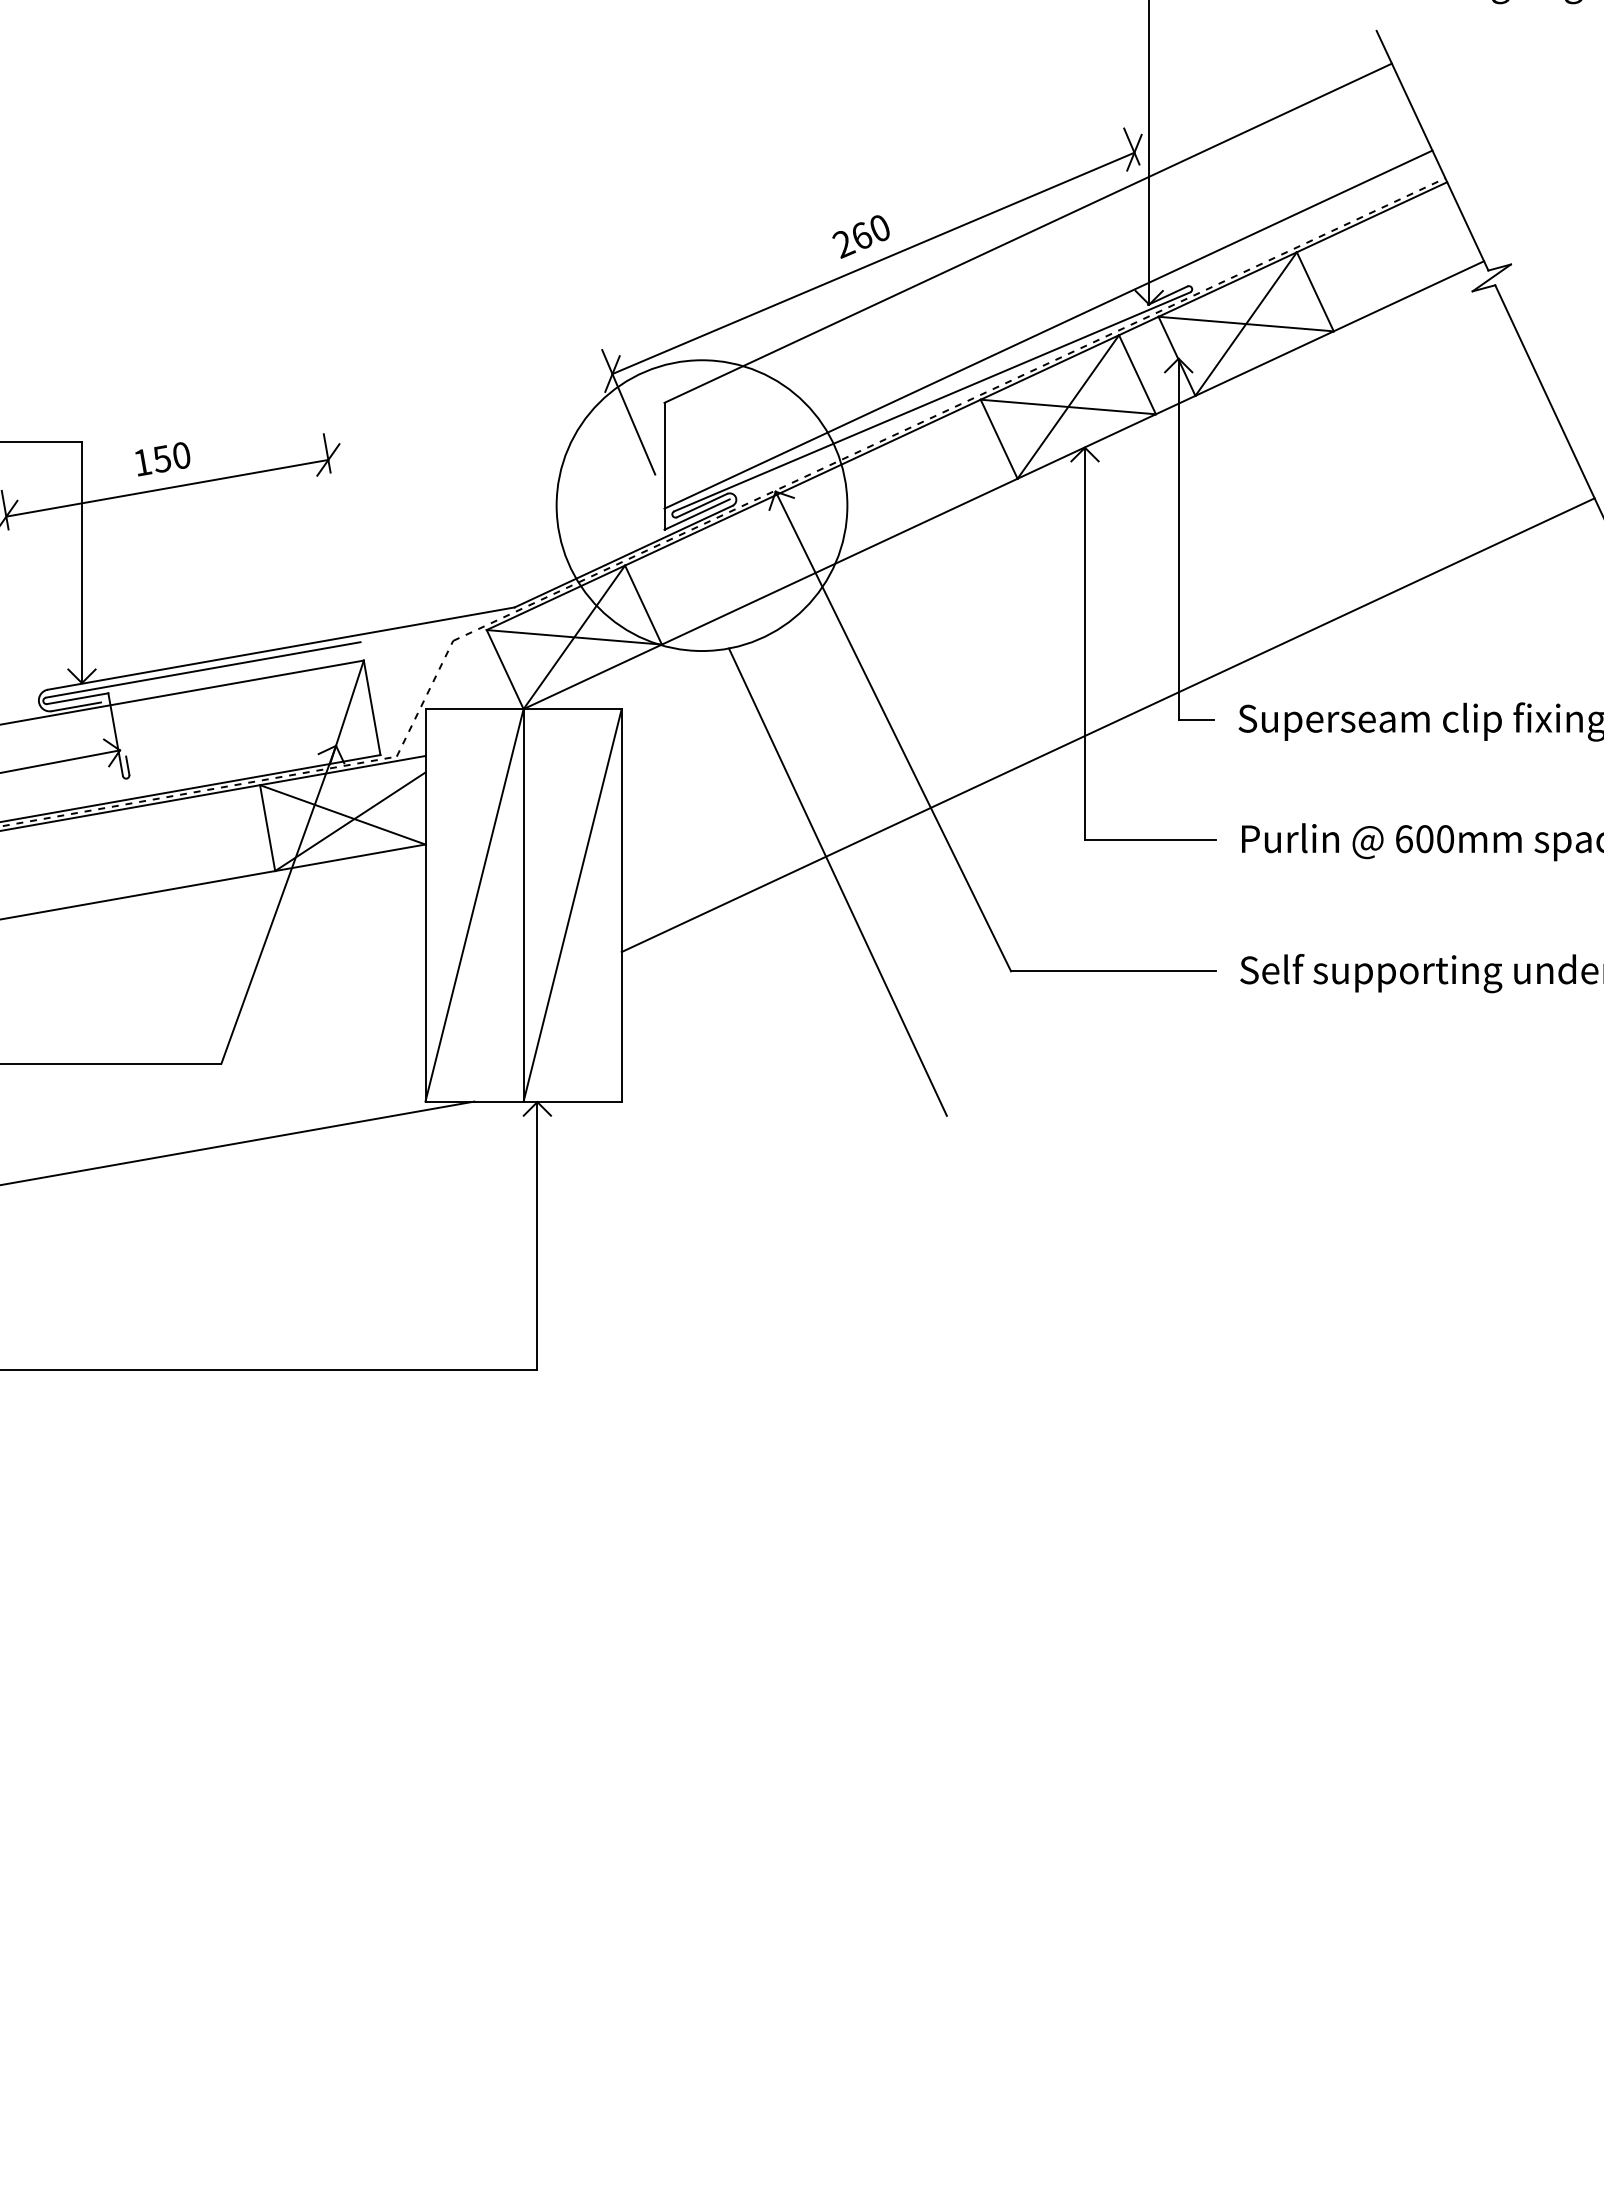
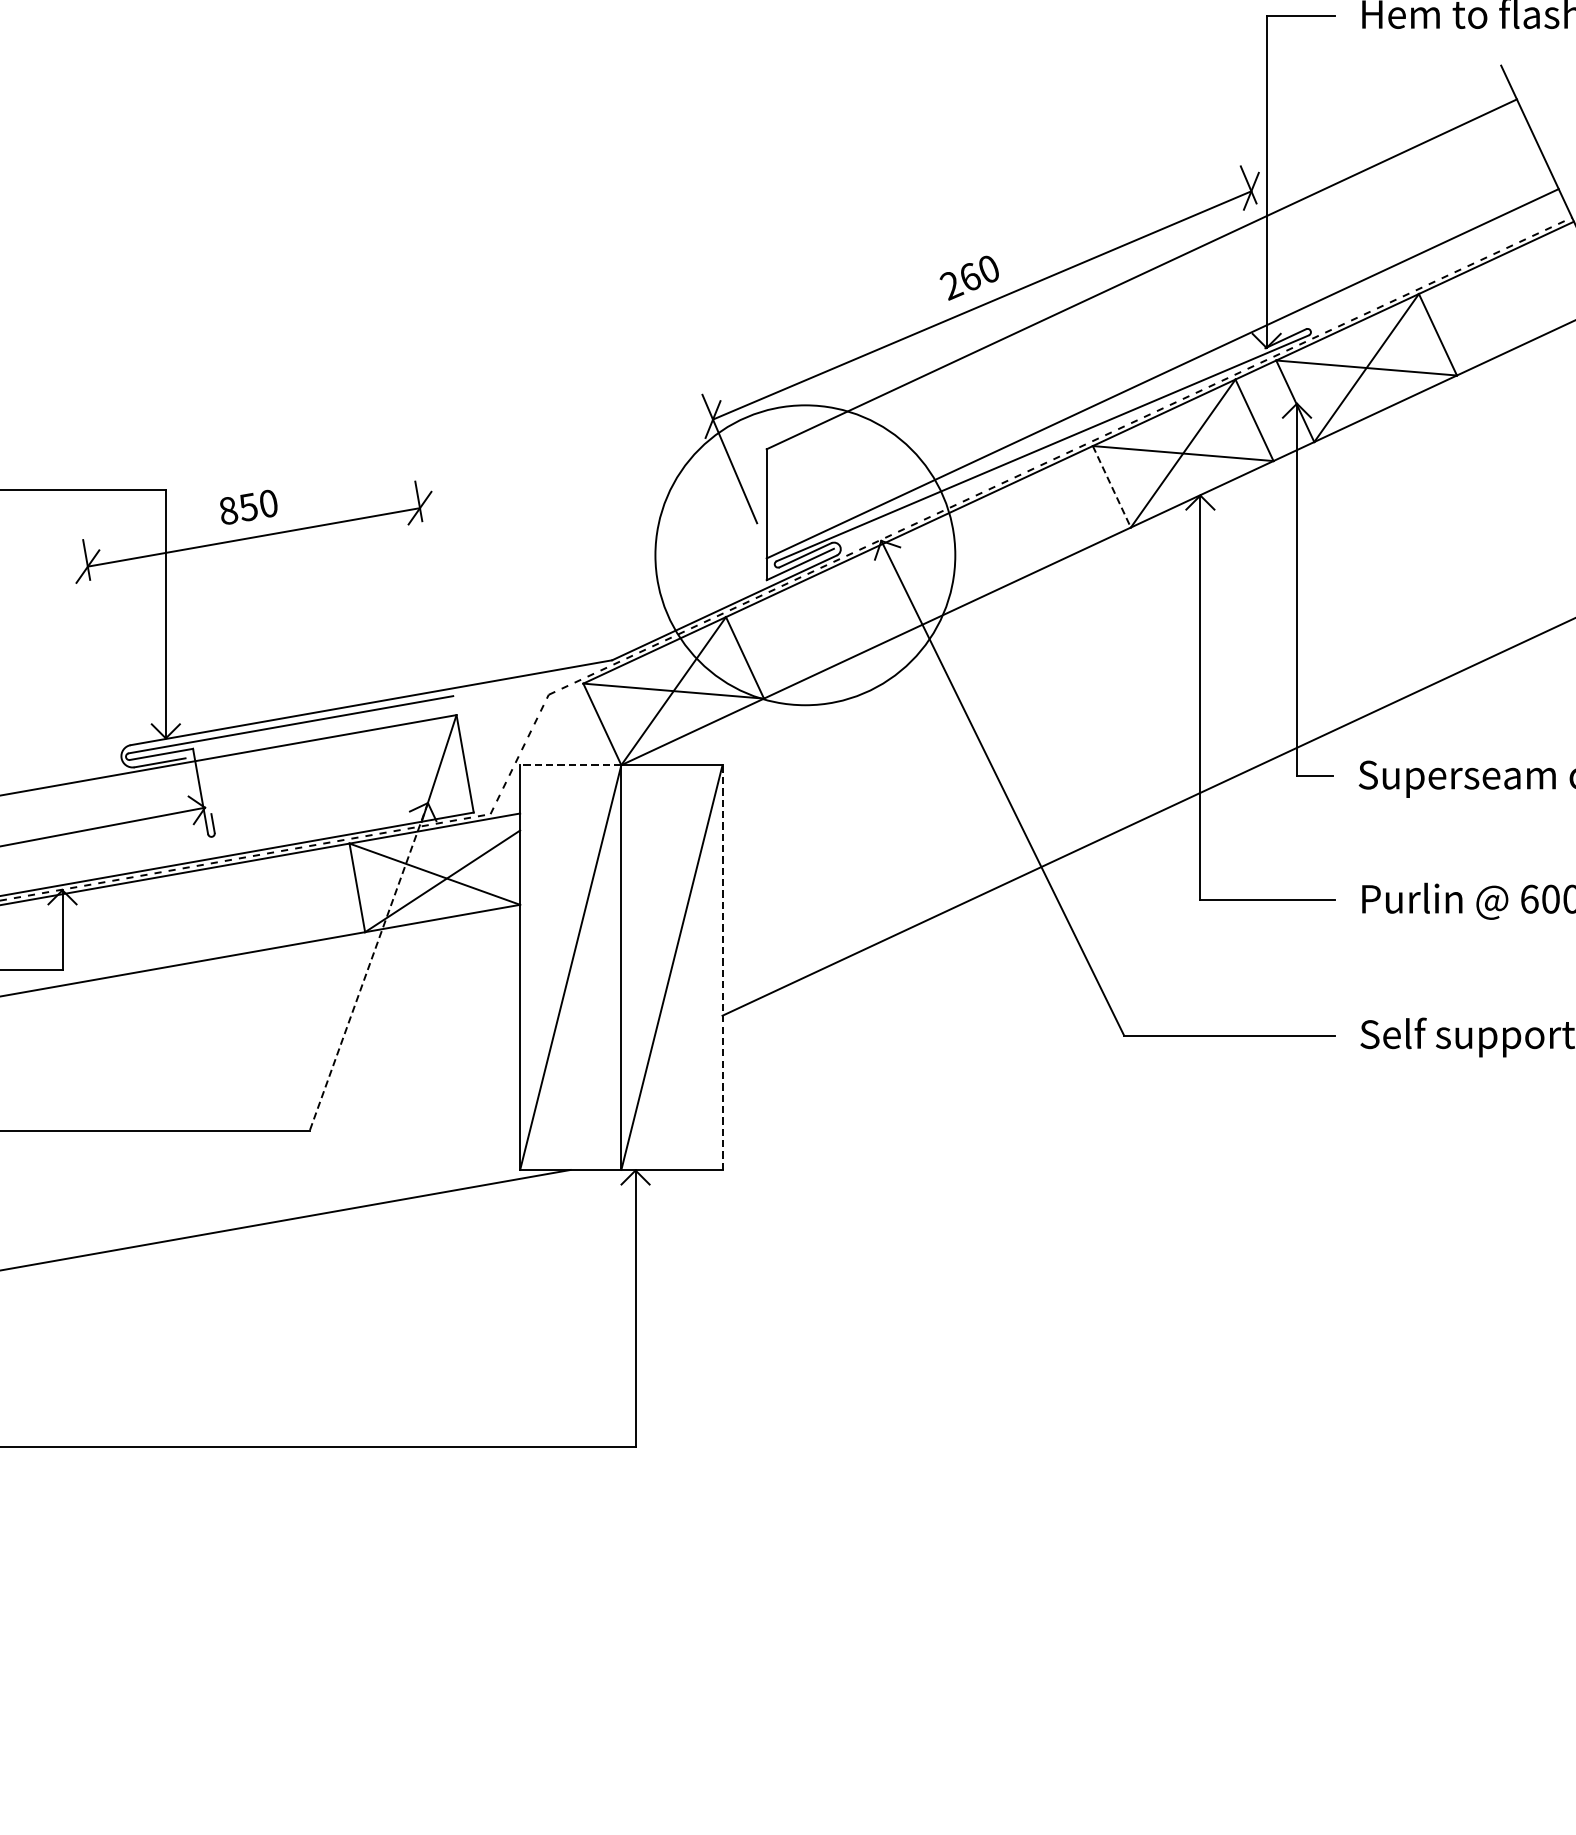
line: (999, 439) -> (1112, 487), solid -> dashed
text: (143, 462) -> (229, 510), 150 -> 850
line: (474, 709) -> (570, 765), solid -> dashed
line: (837, 881) -> (945, 942), removed
line: (278, 904) -> (368, 966), solid -> dashed
line: (621, 904) -> (722, 966), solid -> dashed

